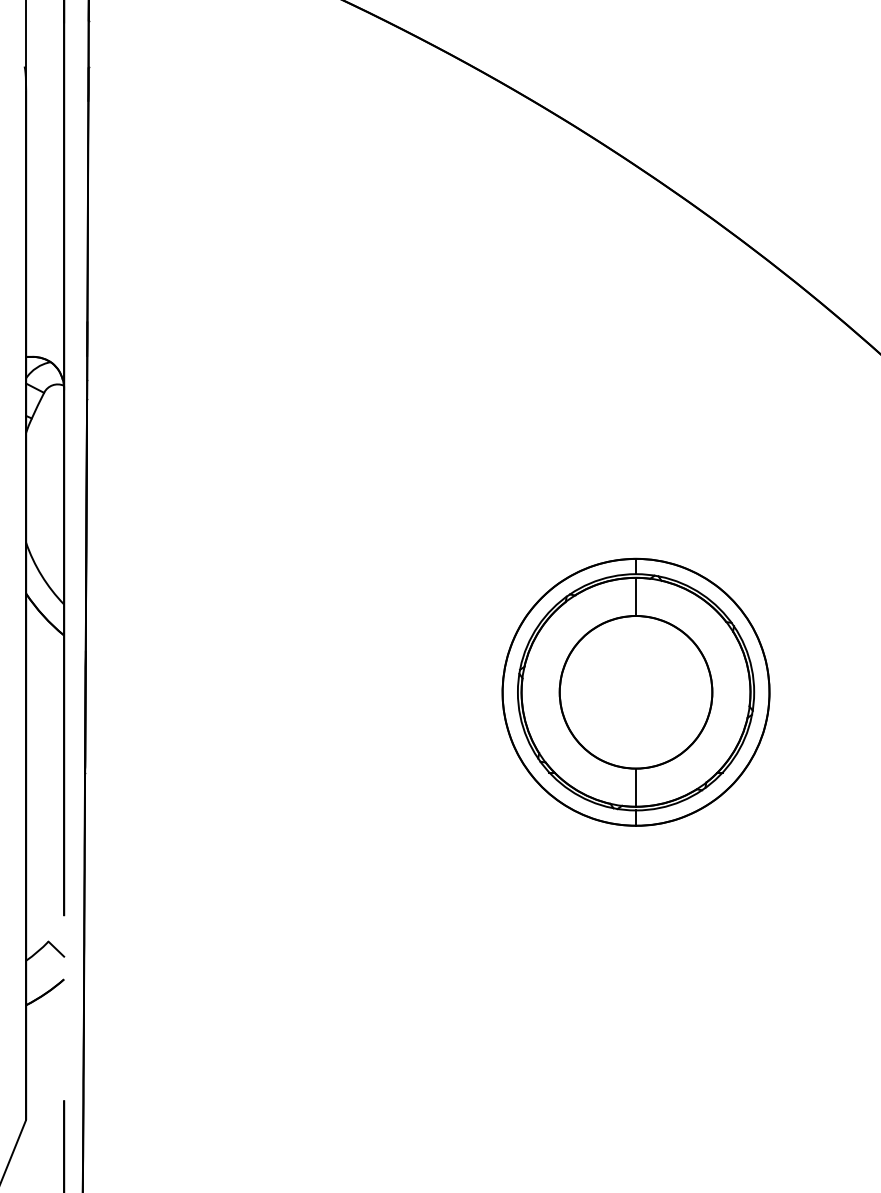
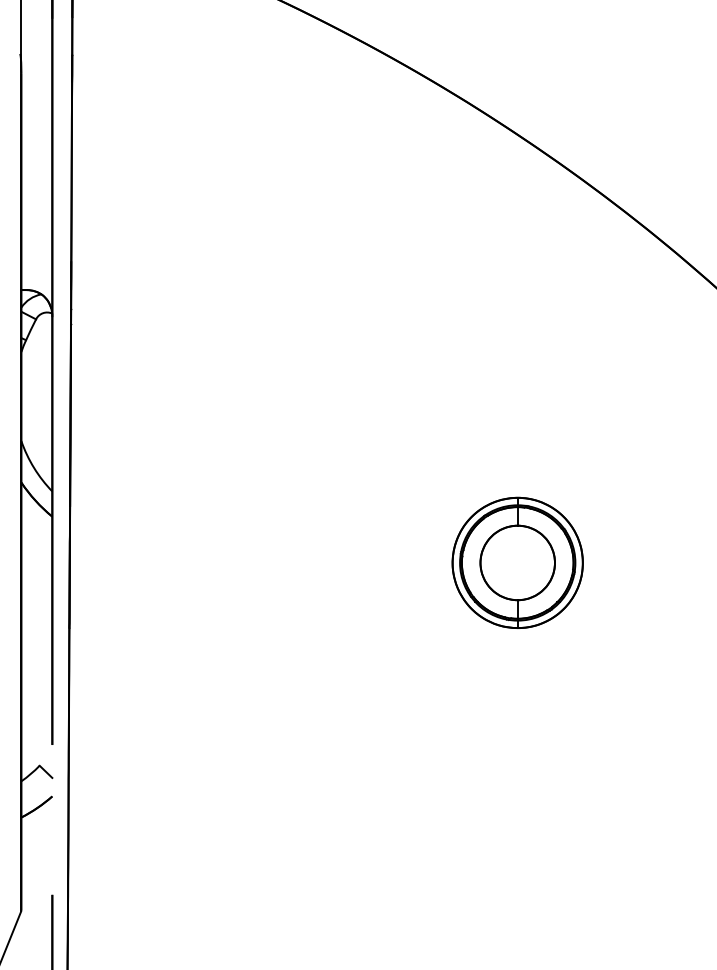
part: (635, 691) -> (517, 562), size x0.6

